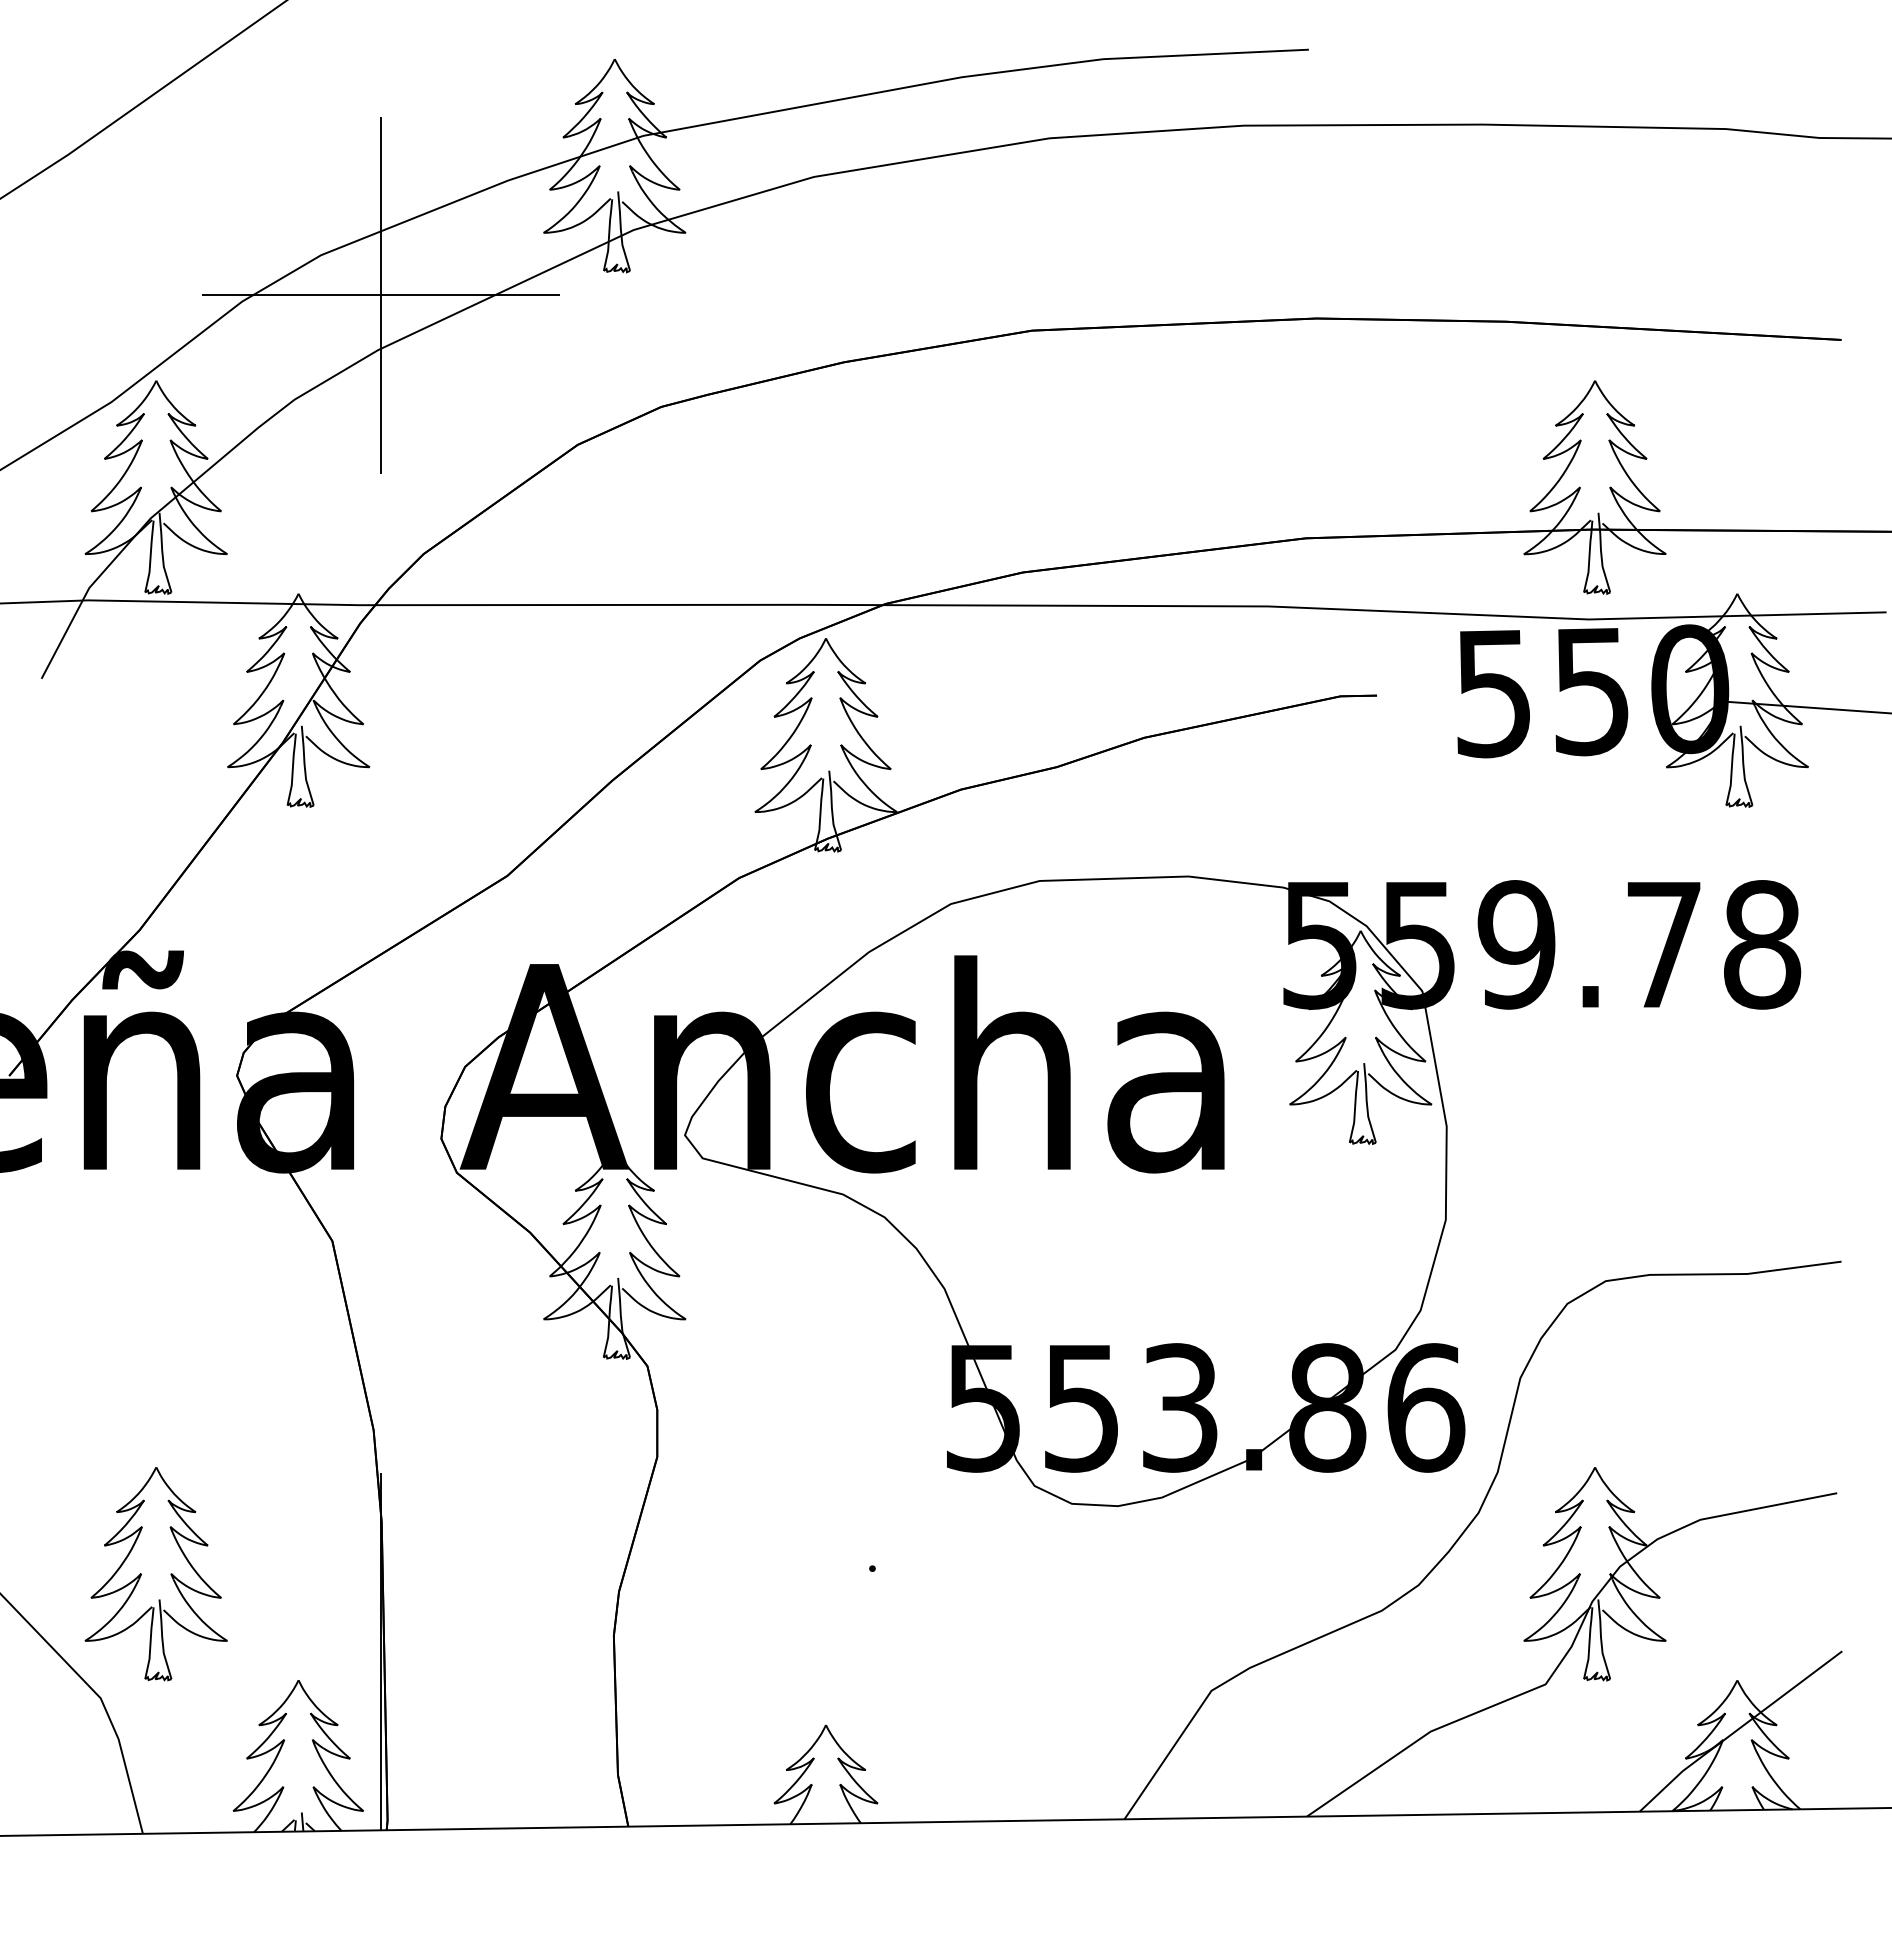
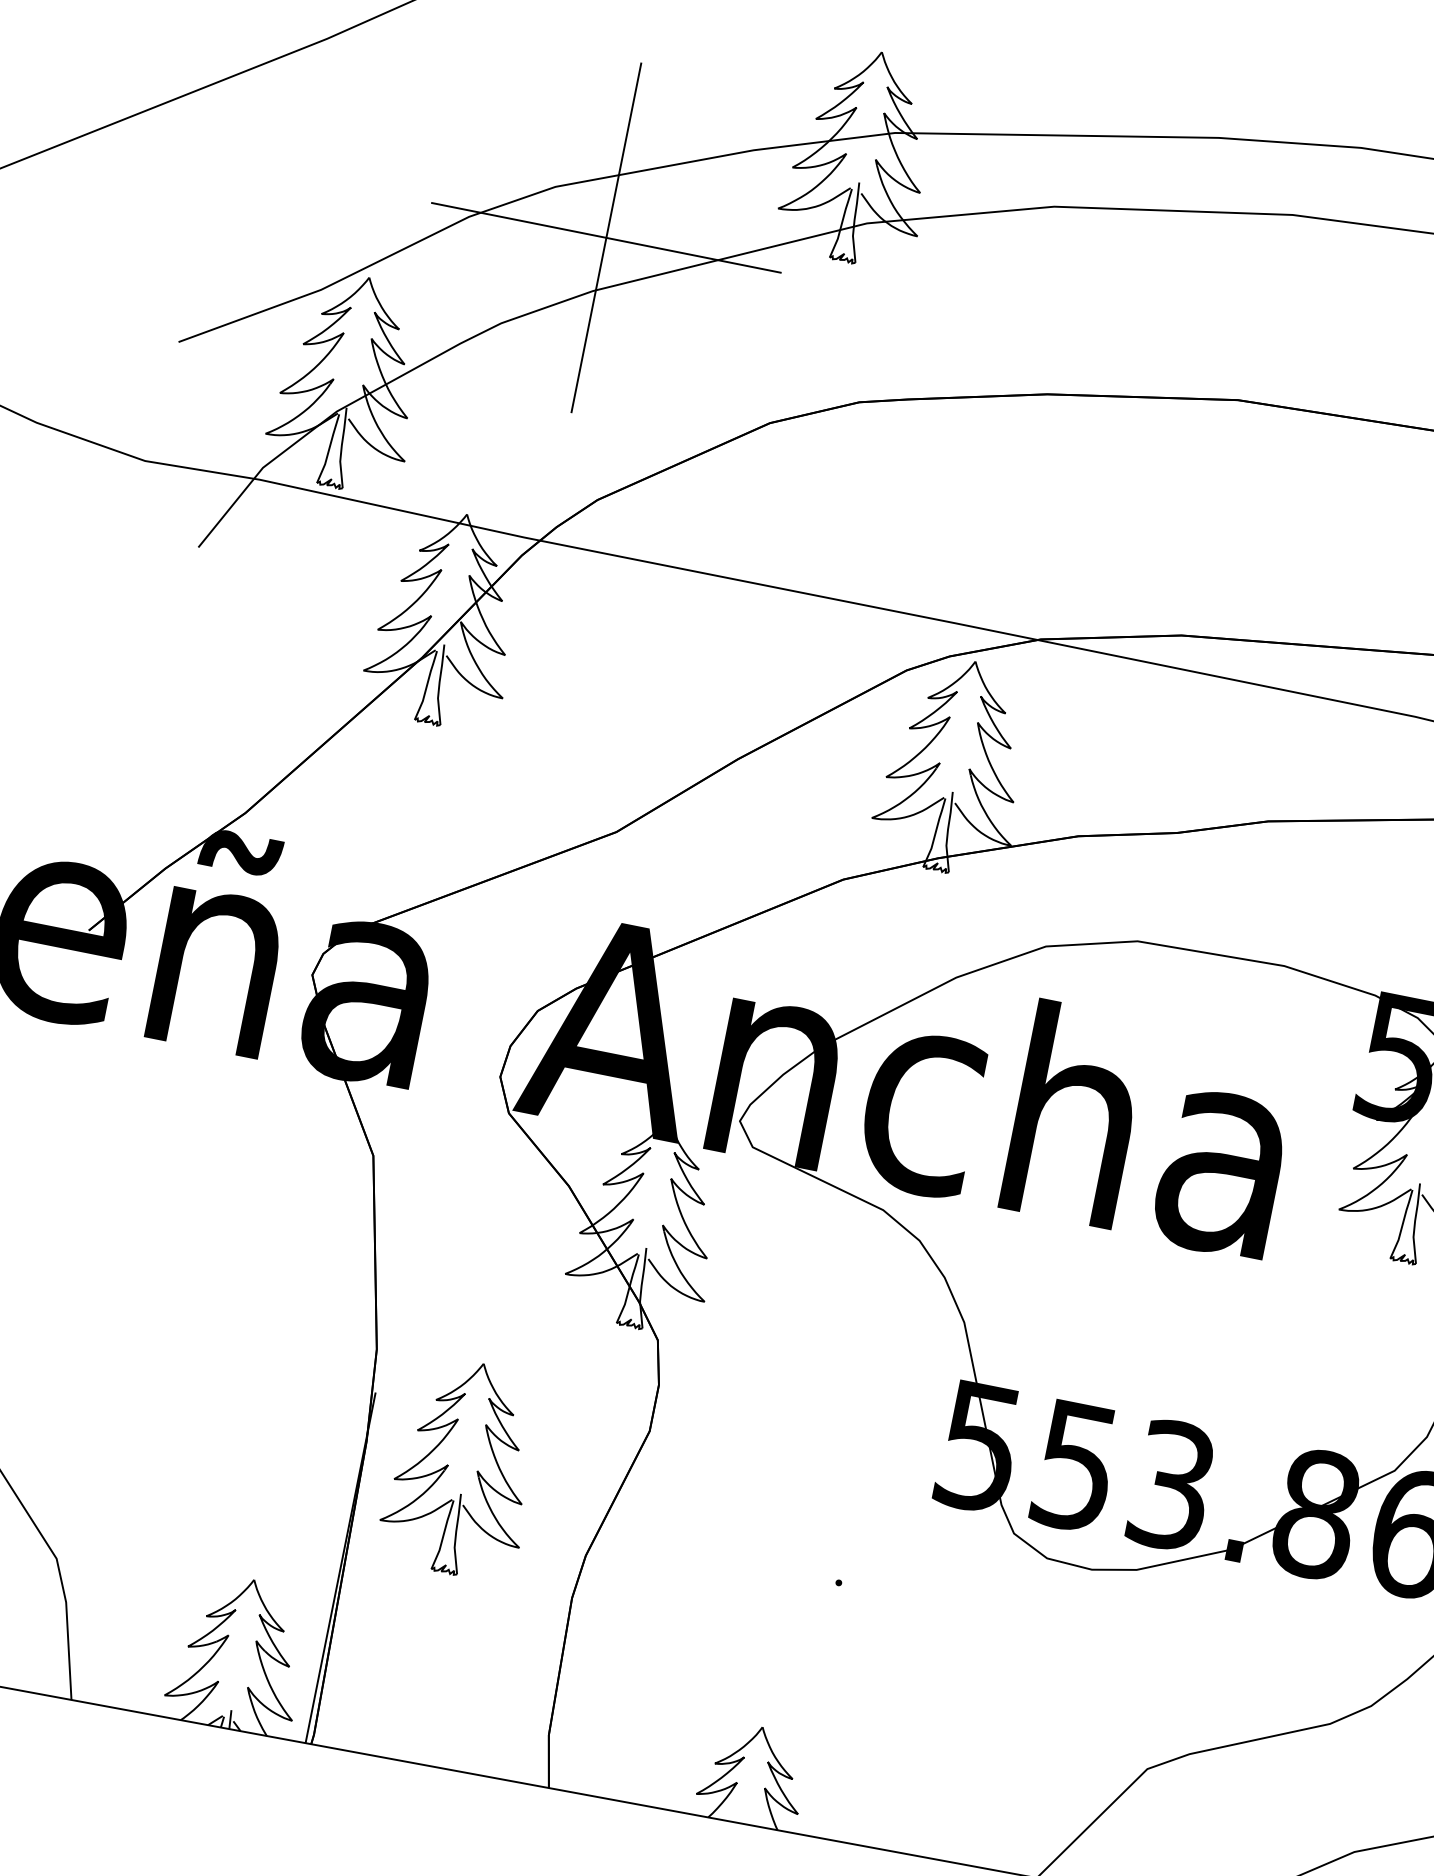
part: (141, 1574) -> (448, 1465), moved

